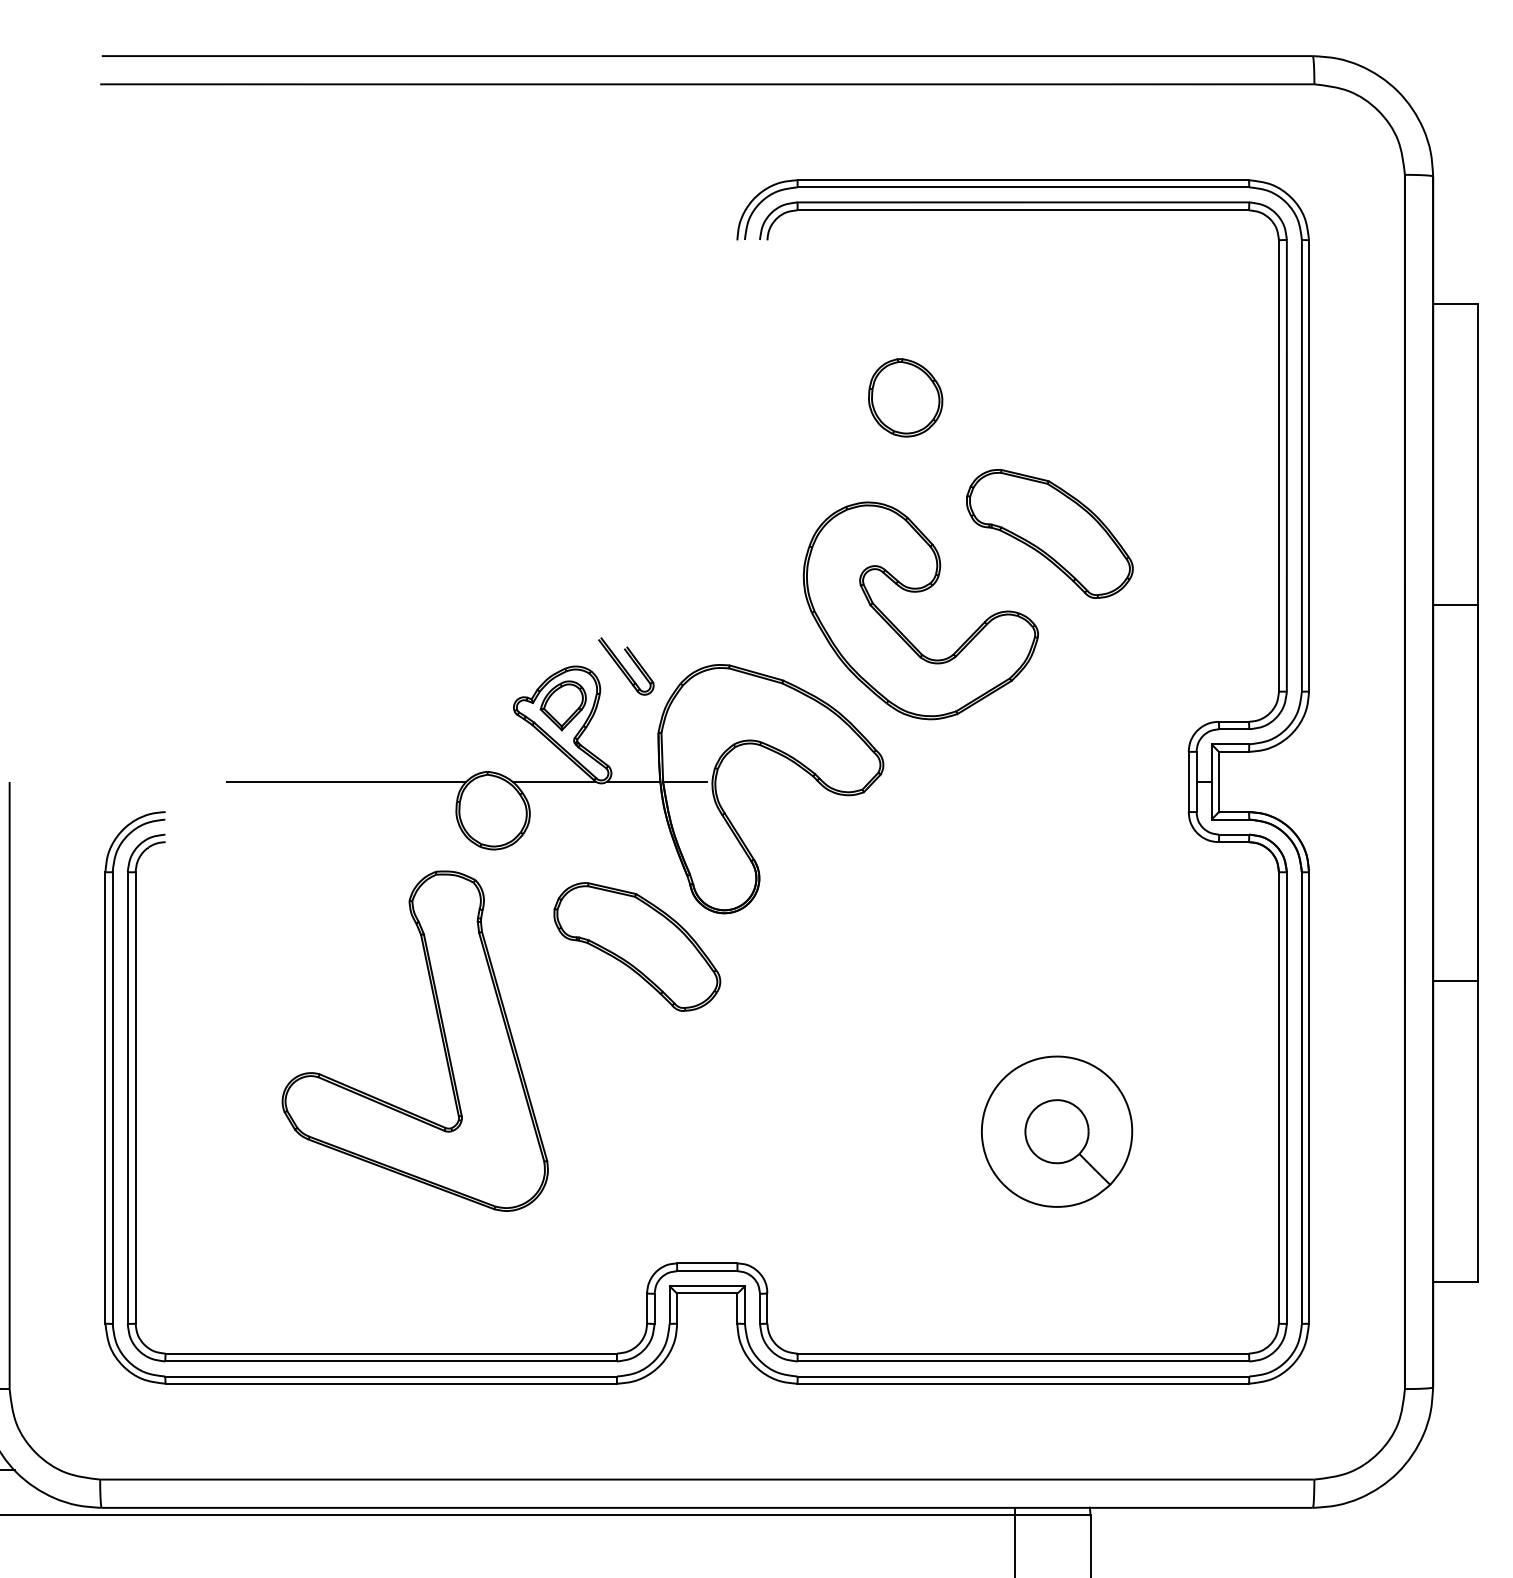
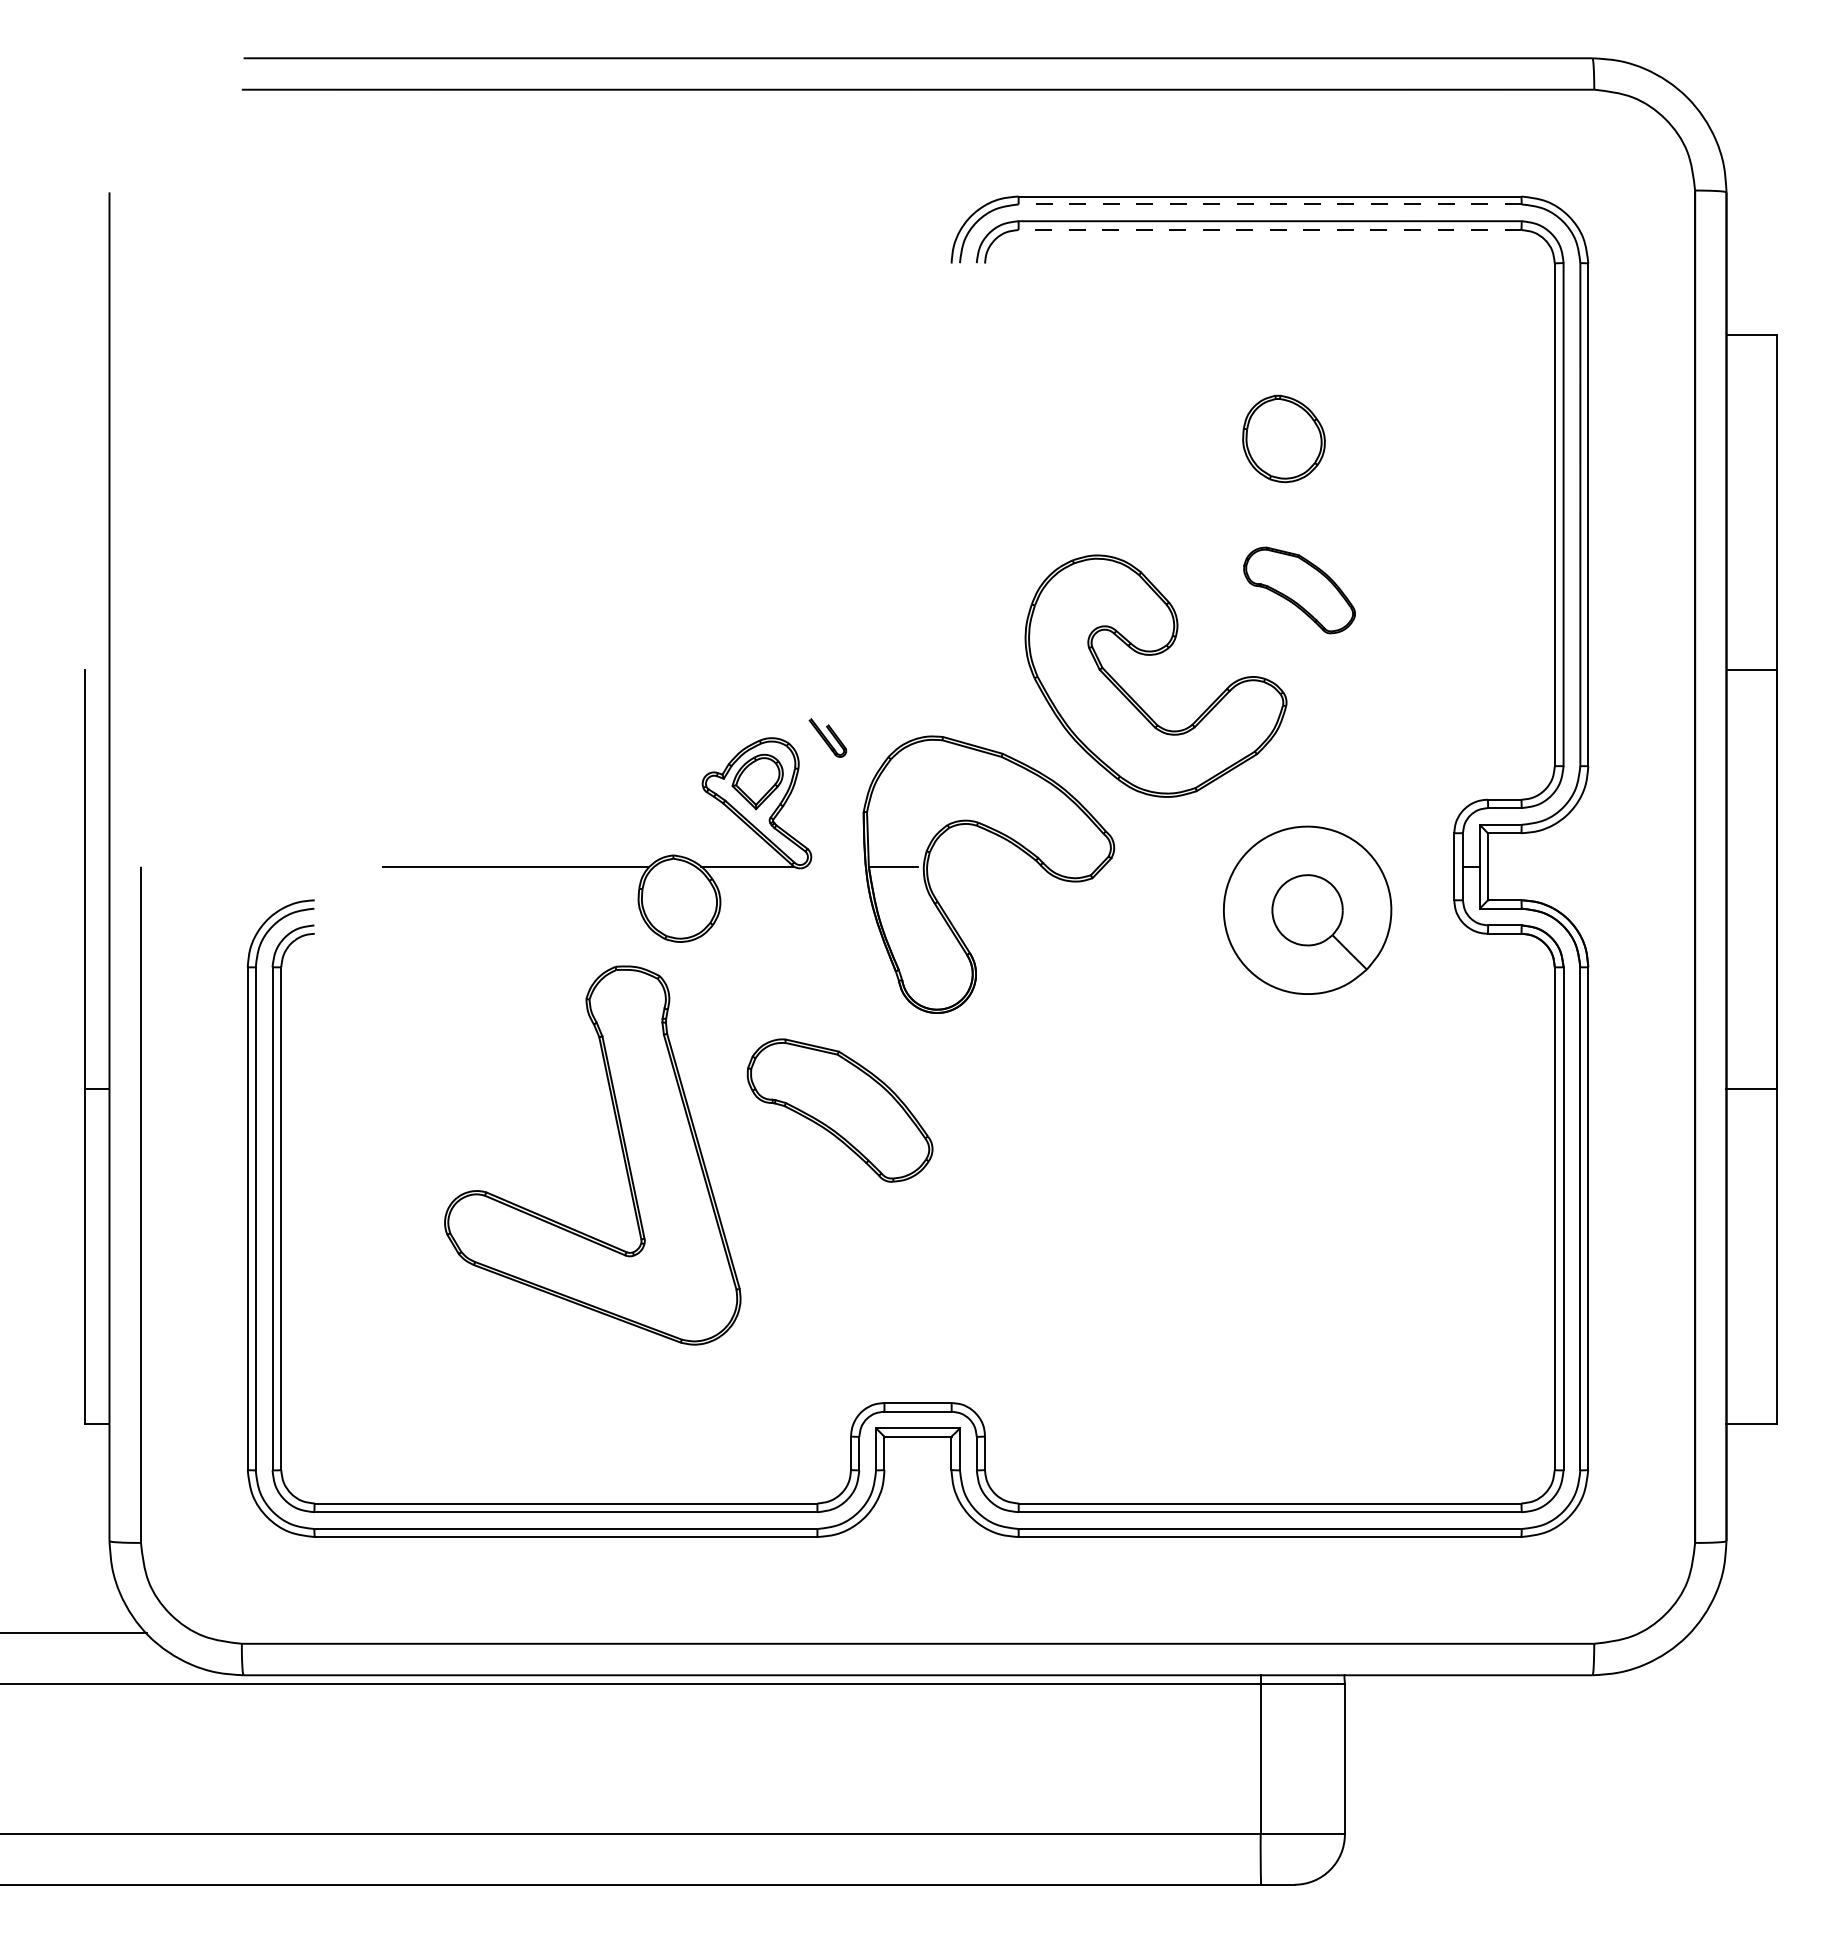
line: (1023, 187) -> (1270, 204), solid -> dashed
line: (1022, 210) -> (1269, 230), solid -> dashed
part: (905, 397) -> (1283, 438), moved
part: (1049, 533) -> (1299, 590), size x0.6
part: (625, 665) -> (827, 737), size x0.6
line: (633, 781) -> (835, 866), removed
part: (636, 946) -> (839, 1110), moved
part: (1056, 1130) -> (1307, 909), moved

